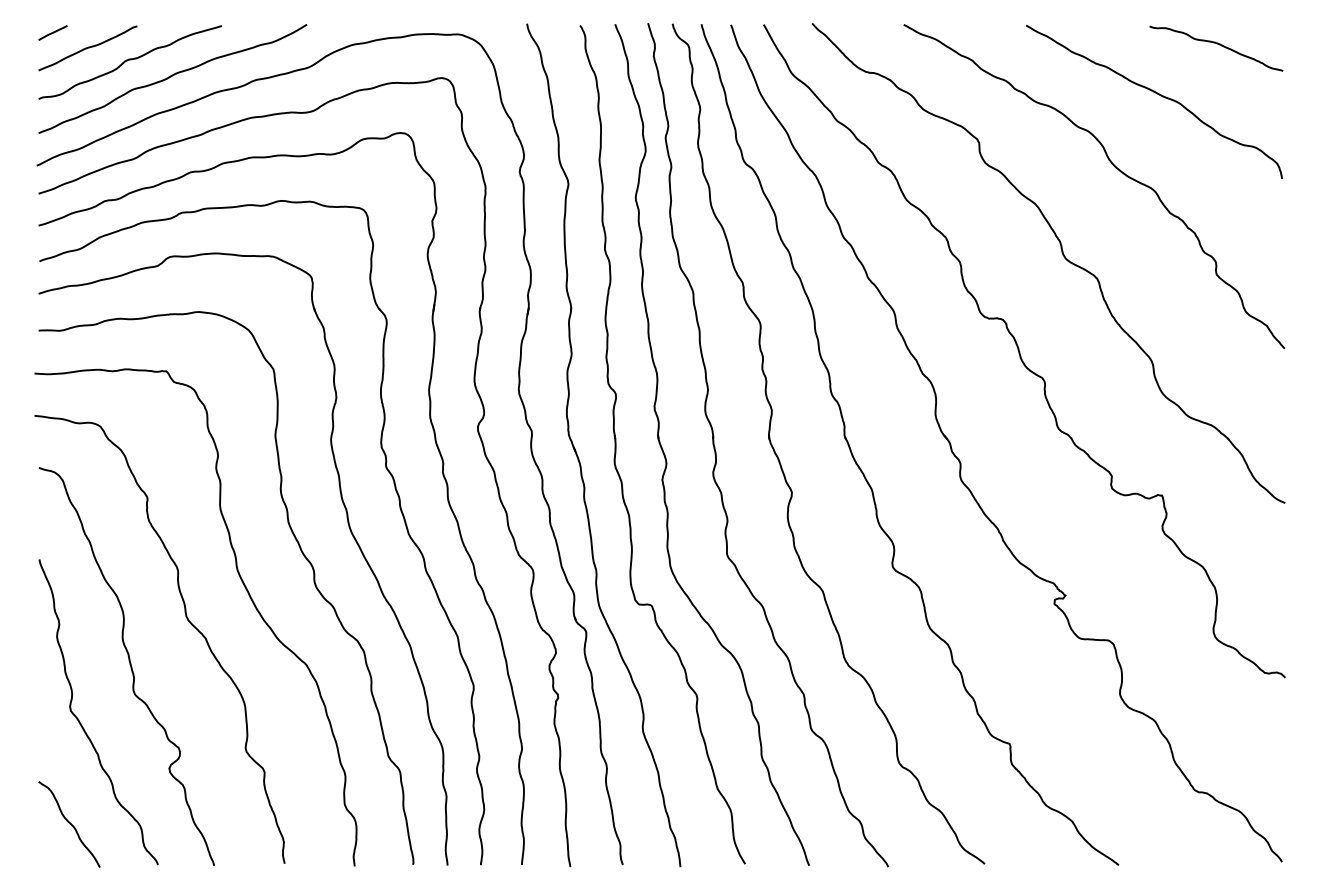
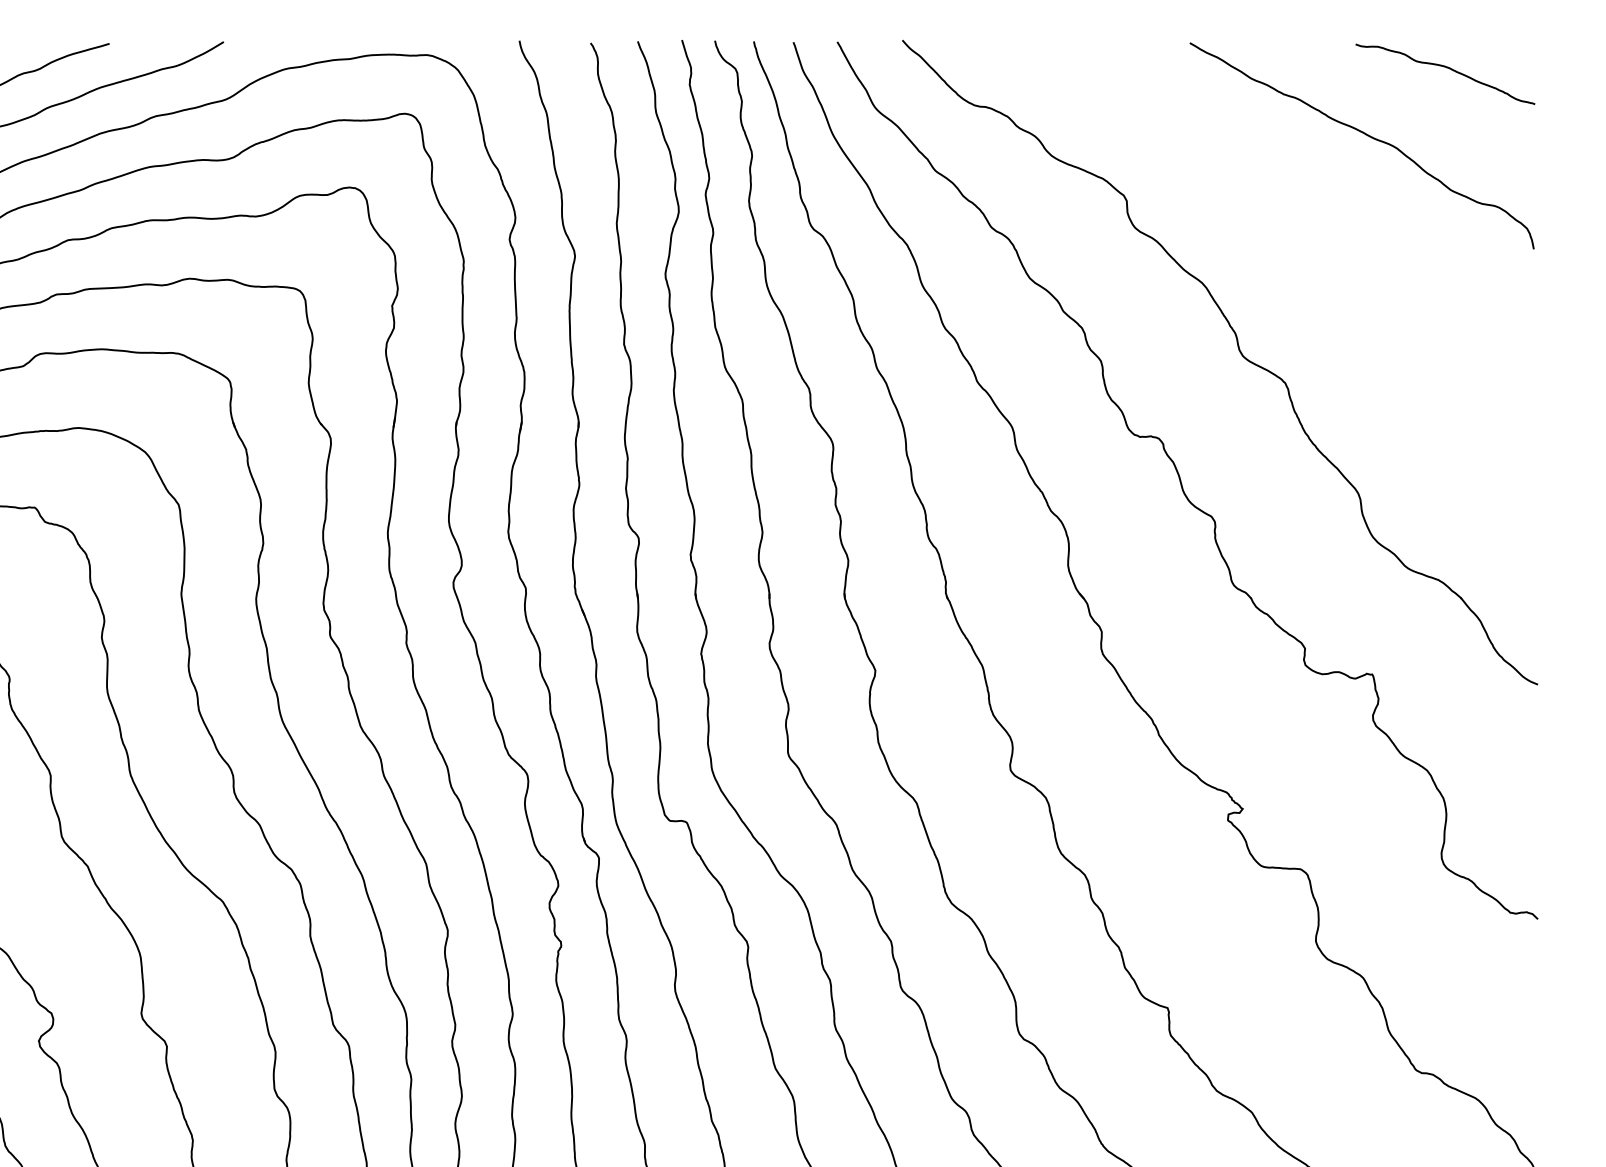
curve: (1113, 166) -> (1307, 232), removed

